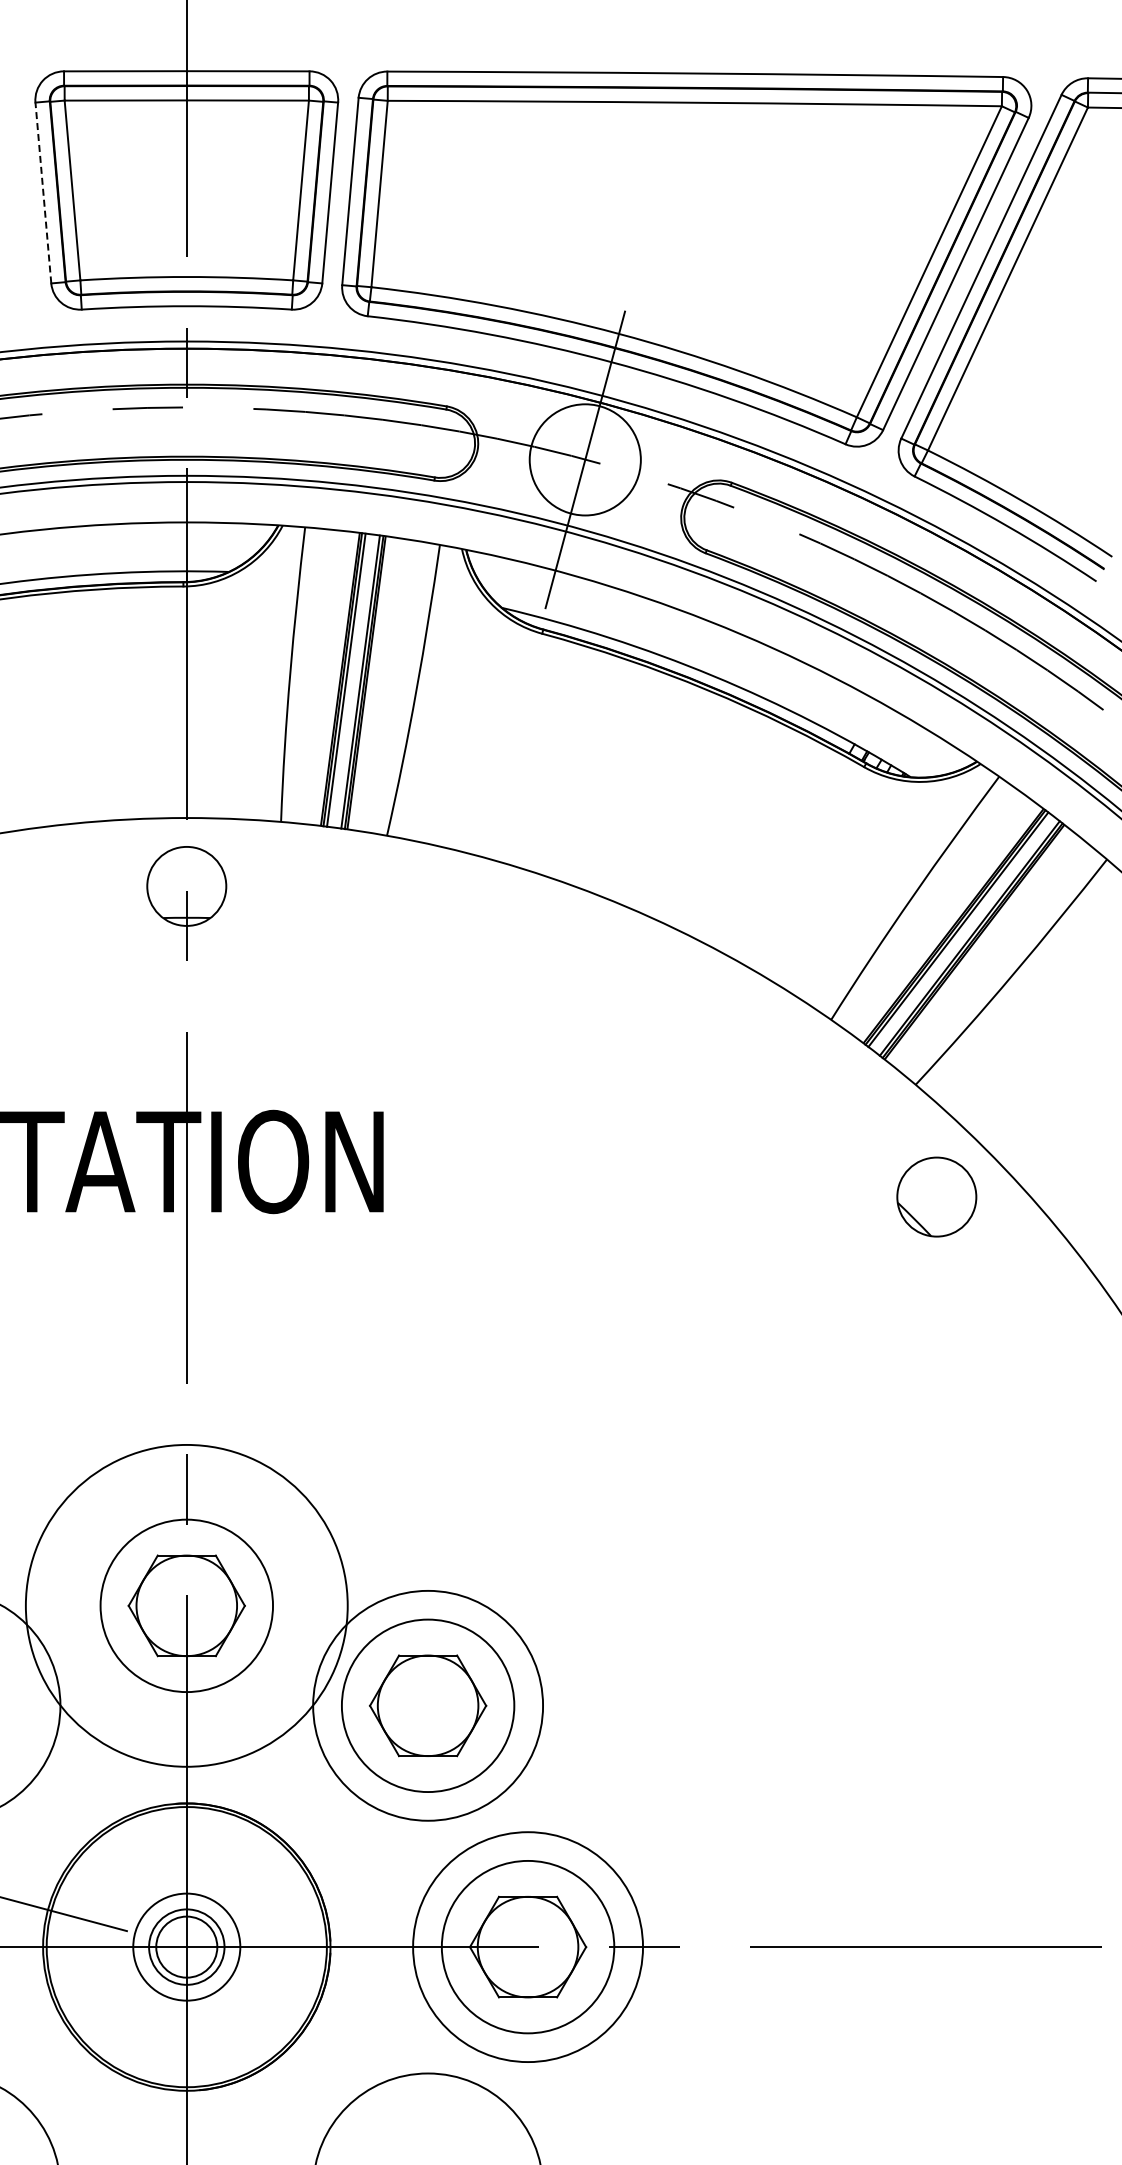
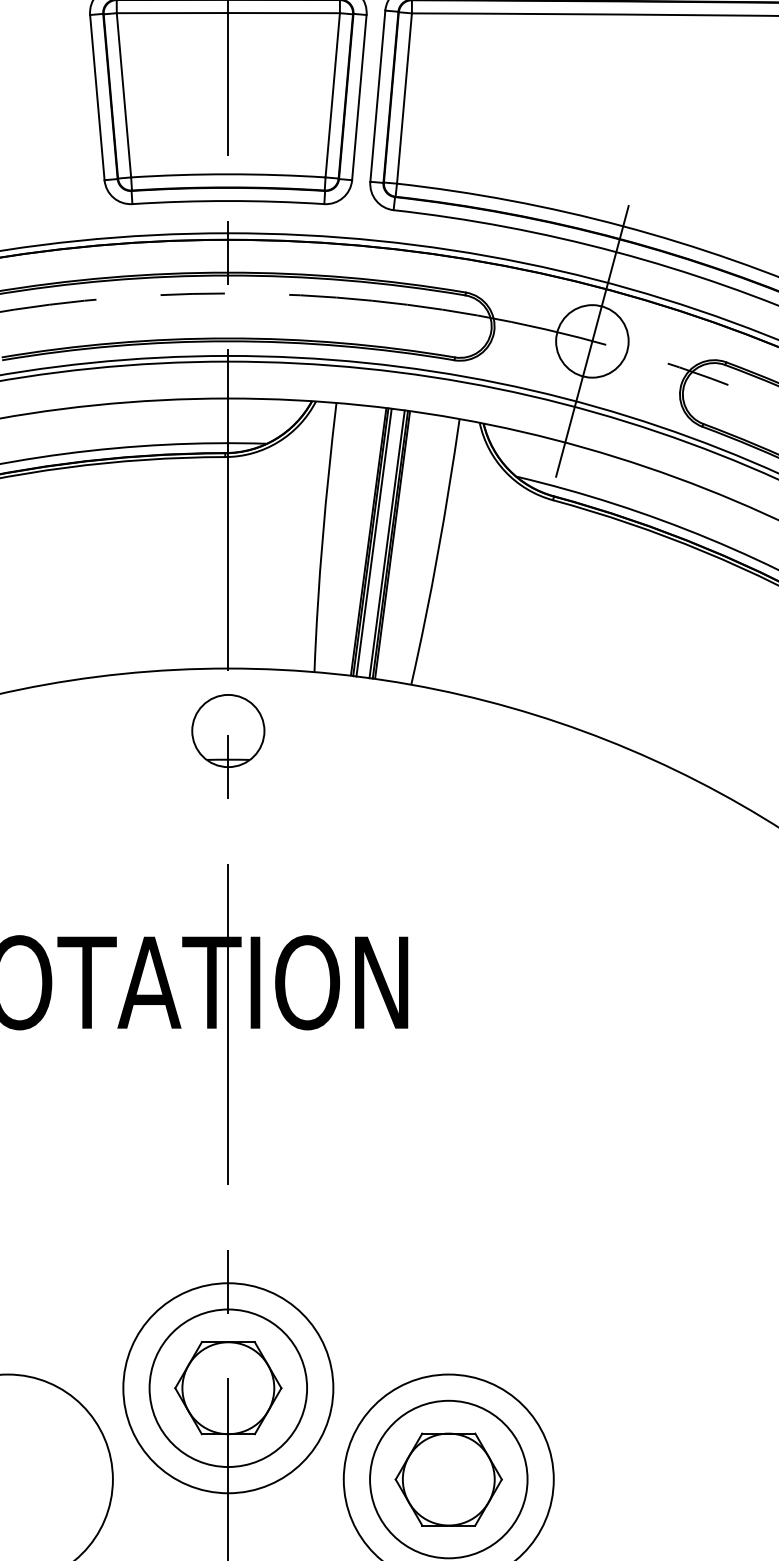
line: (43, 193) -> (97, 98), dashed -> solid
circle: (585, 459) -> (592, 341), size x0.71
circle: (186, 1605) -> (228, 1387), size x0.71

